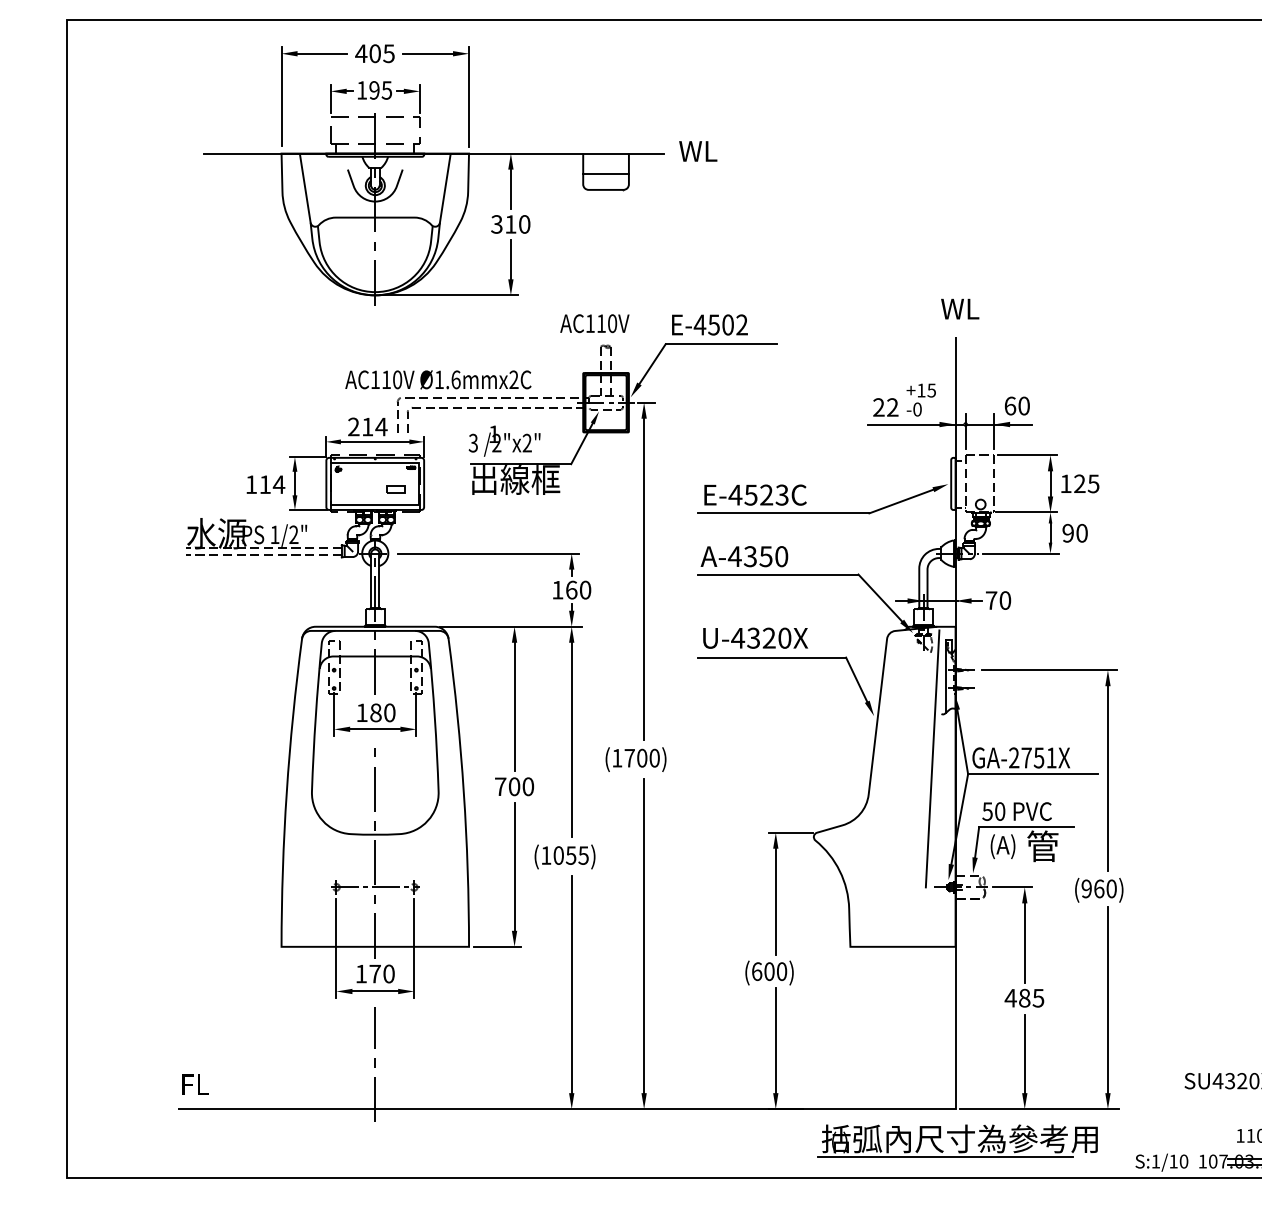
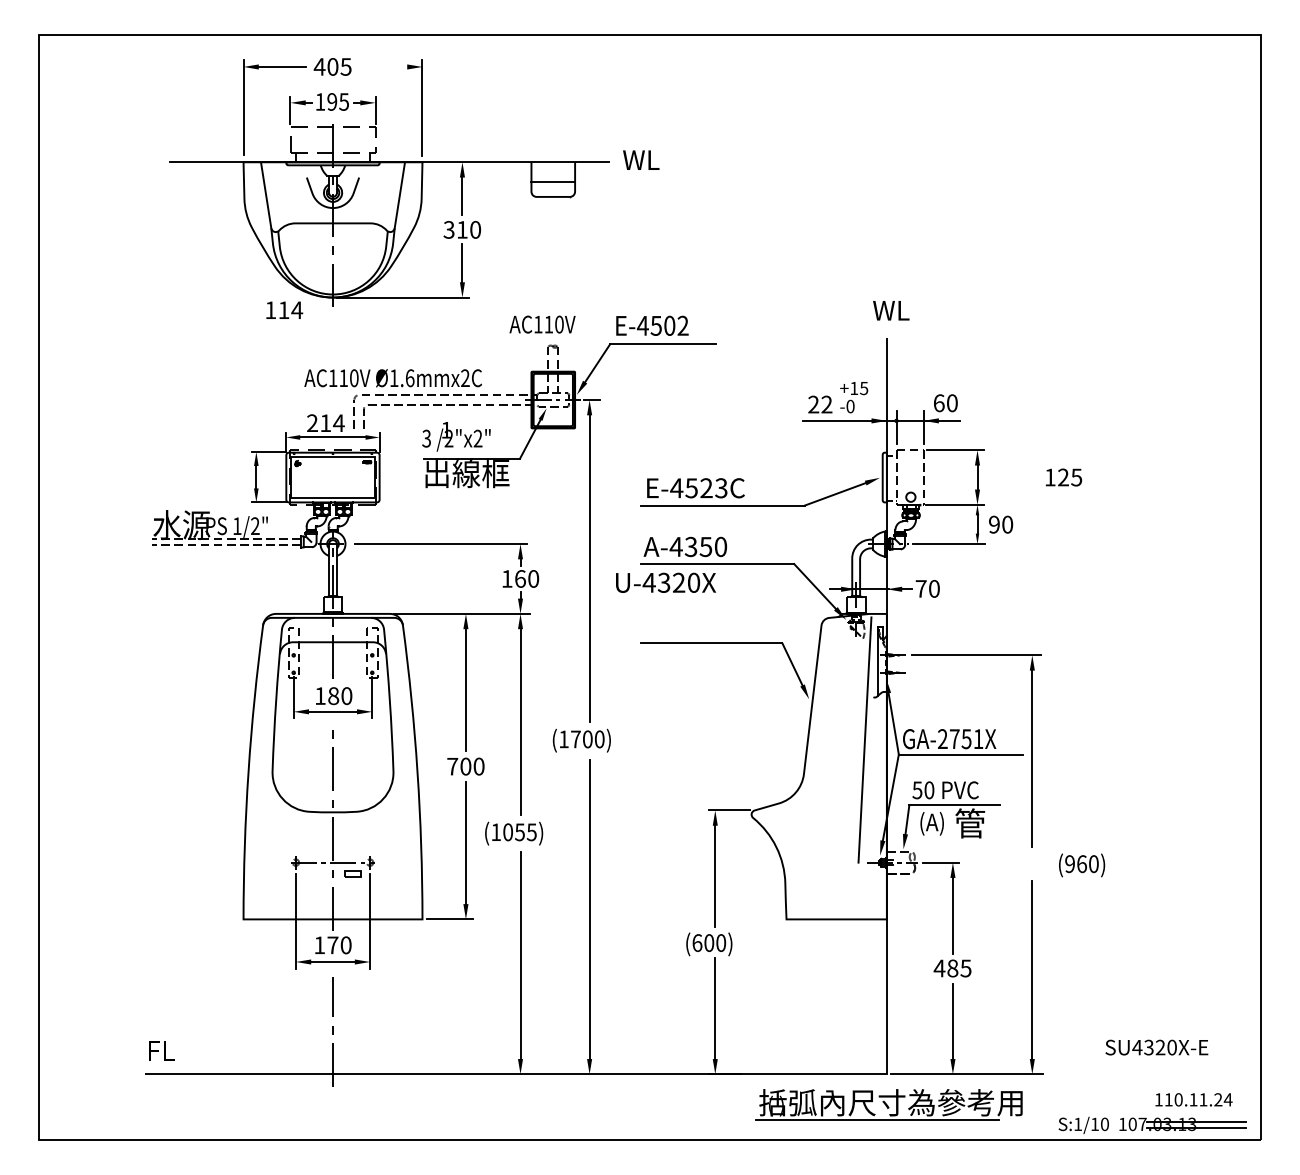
line: (428, 53) -> (383, 66), removed
text: (265, 483) -> (284, 309), moved
text: (1079, 483) -> (1063, 477), moved
part: (395, 489) -> (352, 873), moved
text: (756, 637) -> (666, 582), moved
text: (1099, 890) -> (1082, 865), moved

